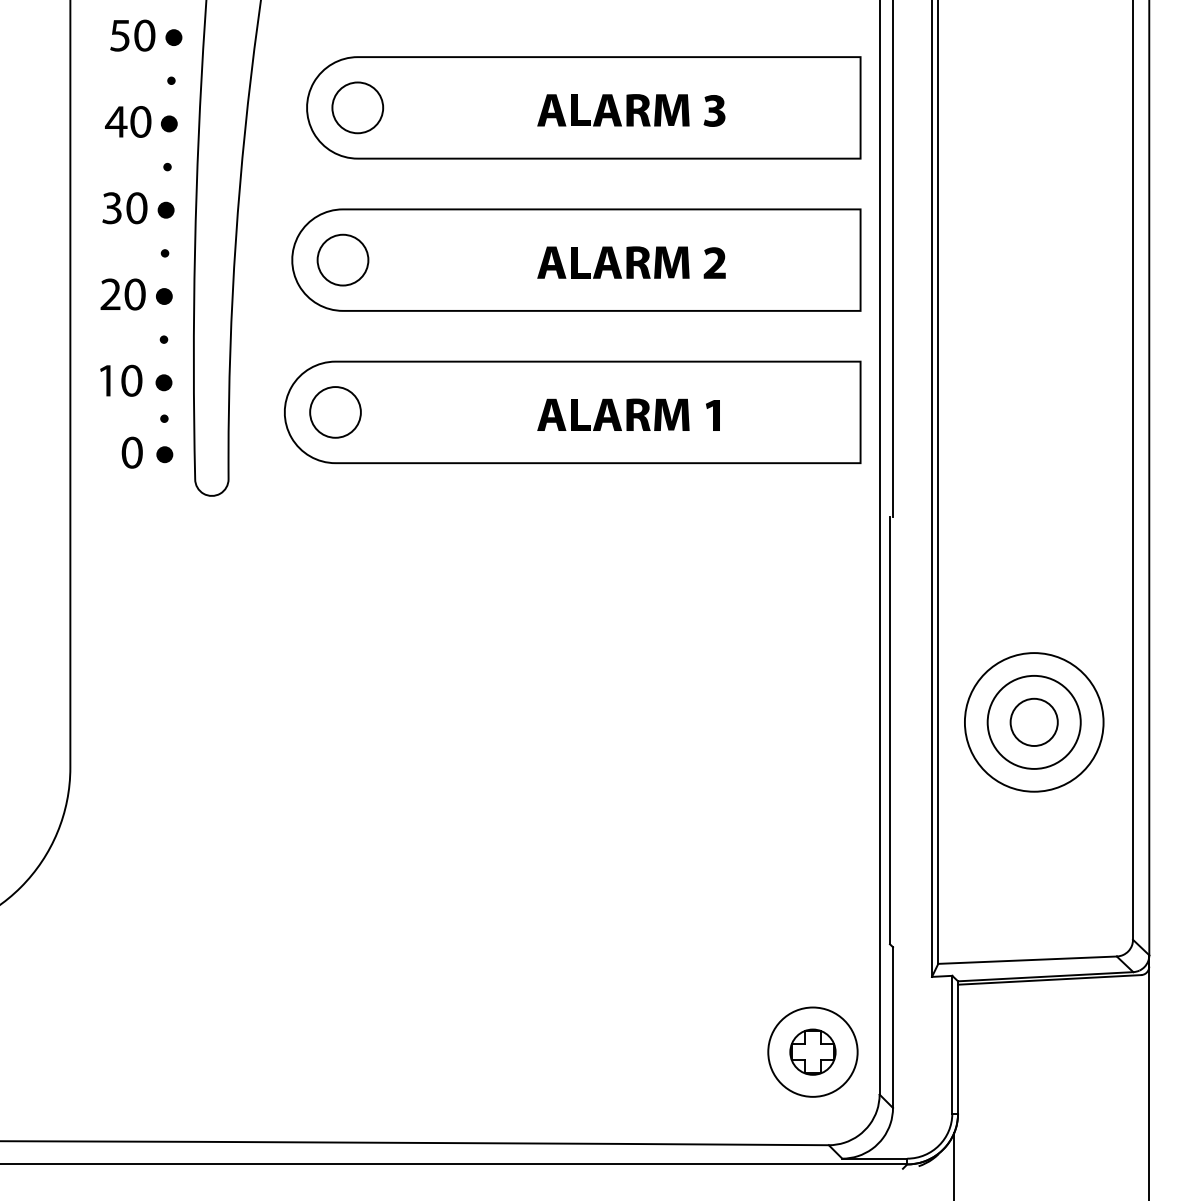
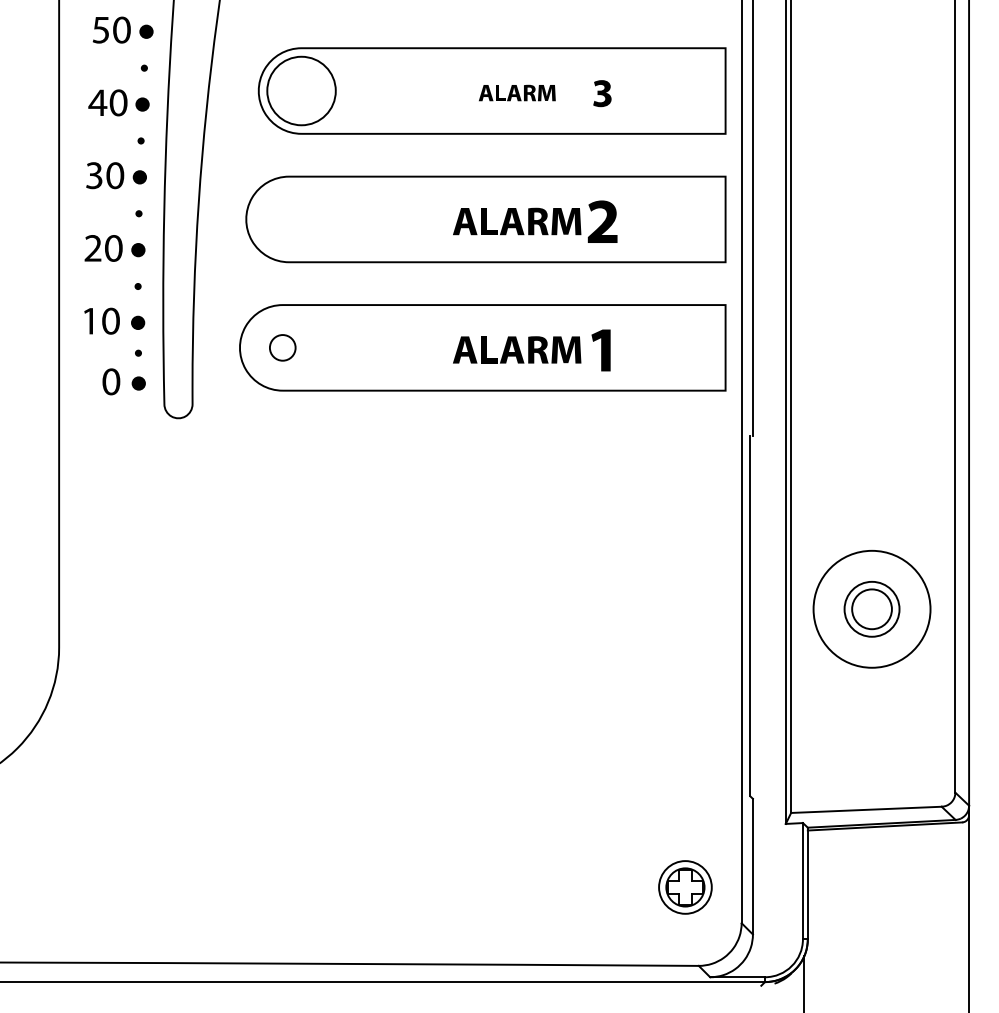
circle: (357, 107) -> (301, 90), size x1.6
part: (613, 109) -> (517, 92), size x0.6
circle: (342, 260) -> (288, 219), removed
part: (714, 262) -> (602, 221), size x1.6
circle: (335, 411) -> (282, 347), size x0.6
part: (712, 415) -> (600, 350), size x1.6
circle: (1033, 722) -> (871, 609), size x0.7
circle: (813, 1052) -> (685, 887), size x0.7

